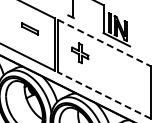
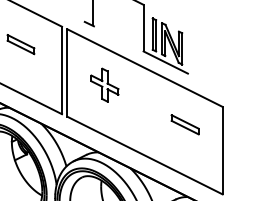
line: (104, 43) -> (145, 68), dashed -> solid
part: (128, 76) -> (185, 123), added
line: (104, 95) -> (145, 155), dashed -> solid

